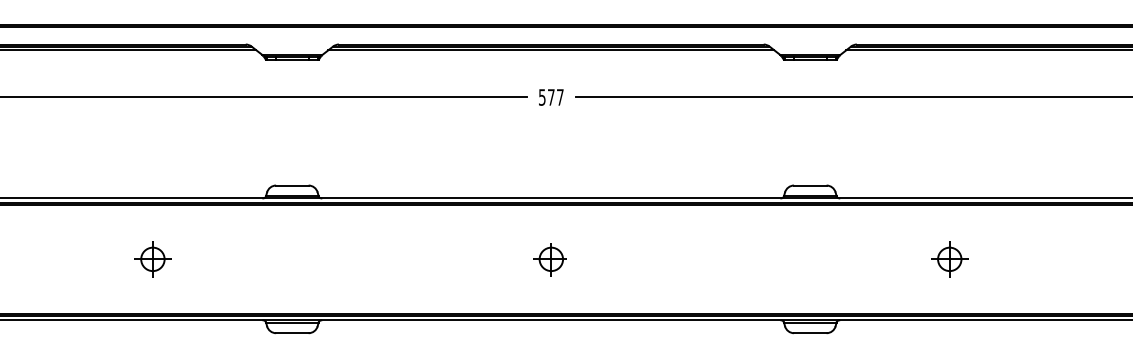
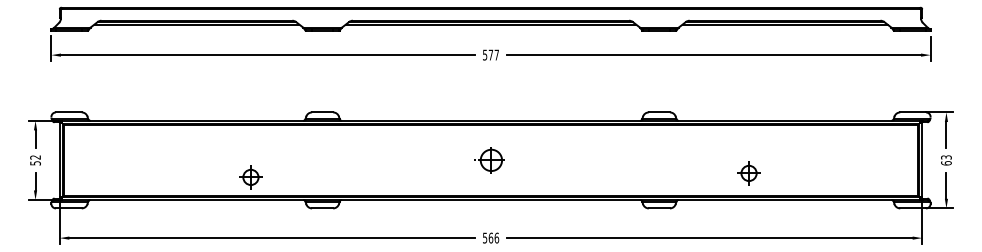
part: (152, 259) -> (250, 177), moved
part: (549, 259) -> (489, 160), size x1.4
part: (948, 259) -> (748, 173), moved

